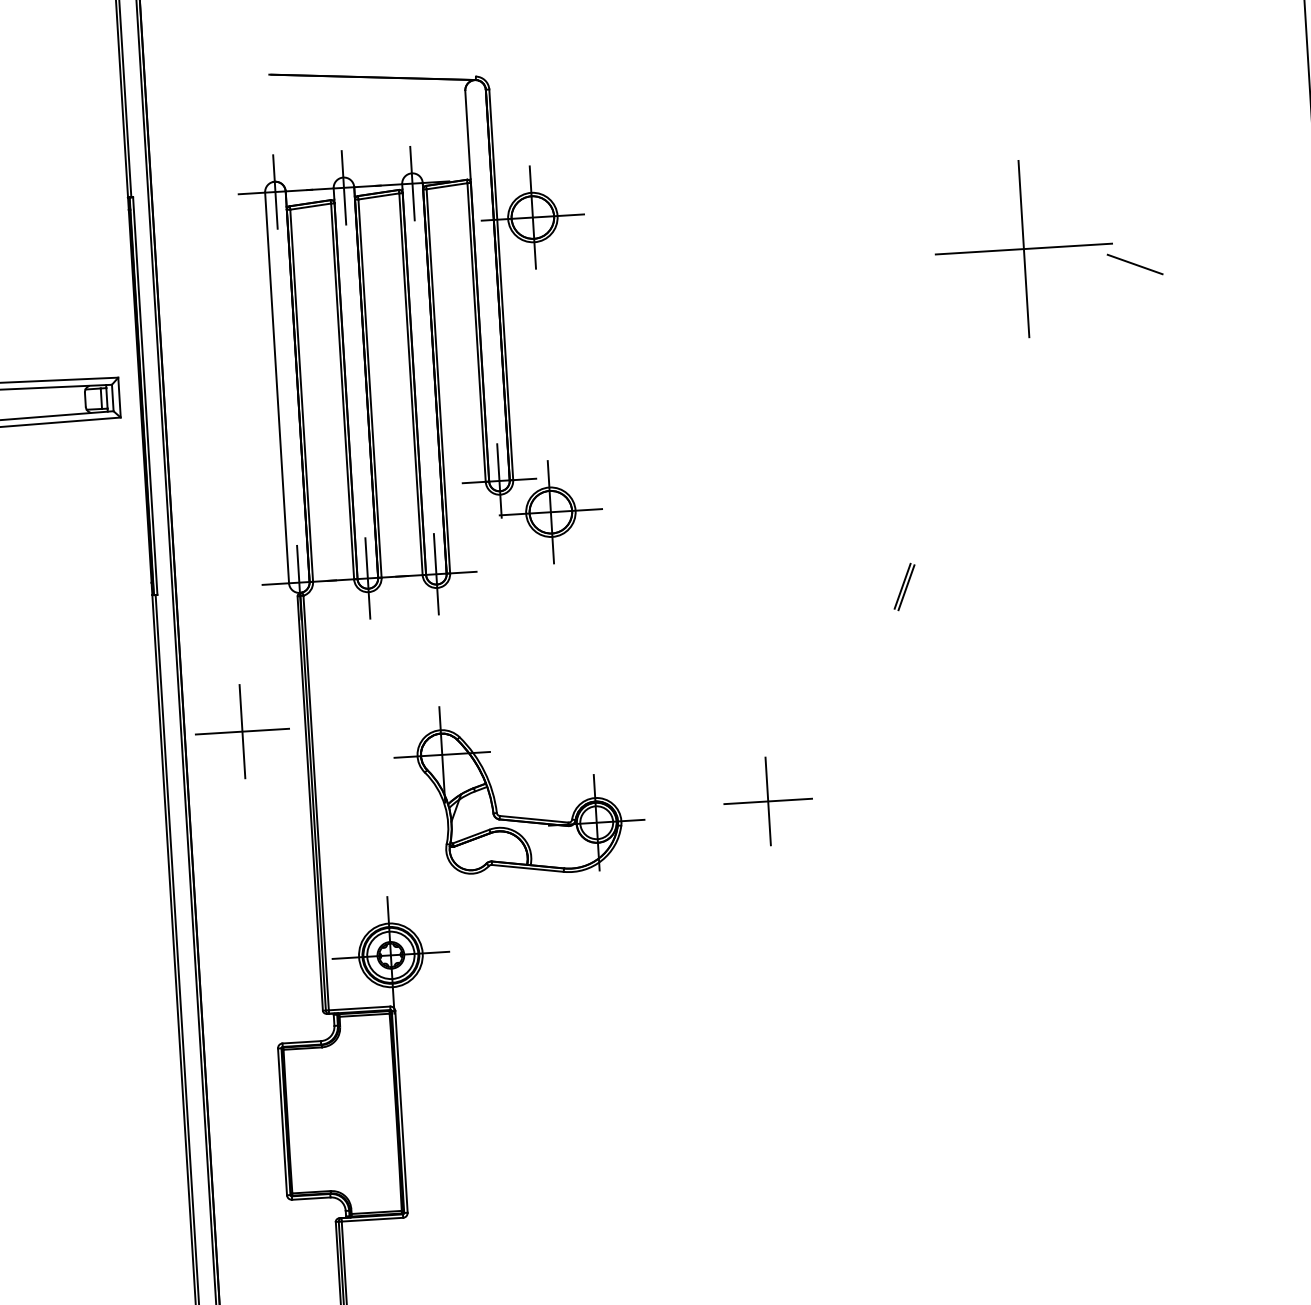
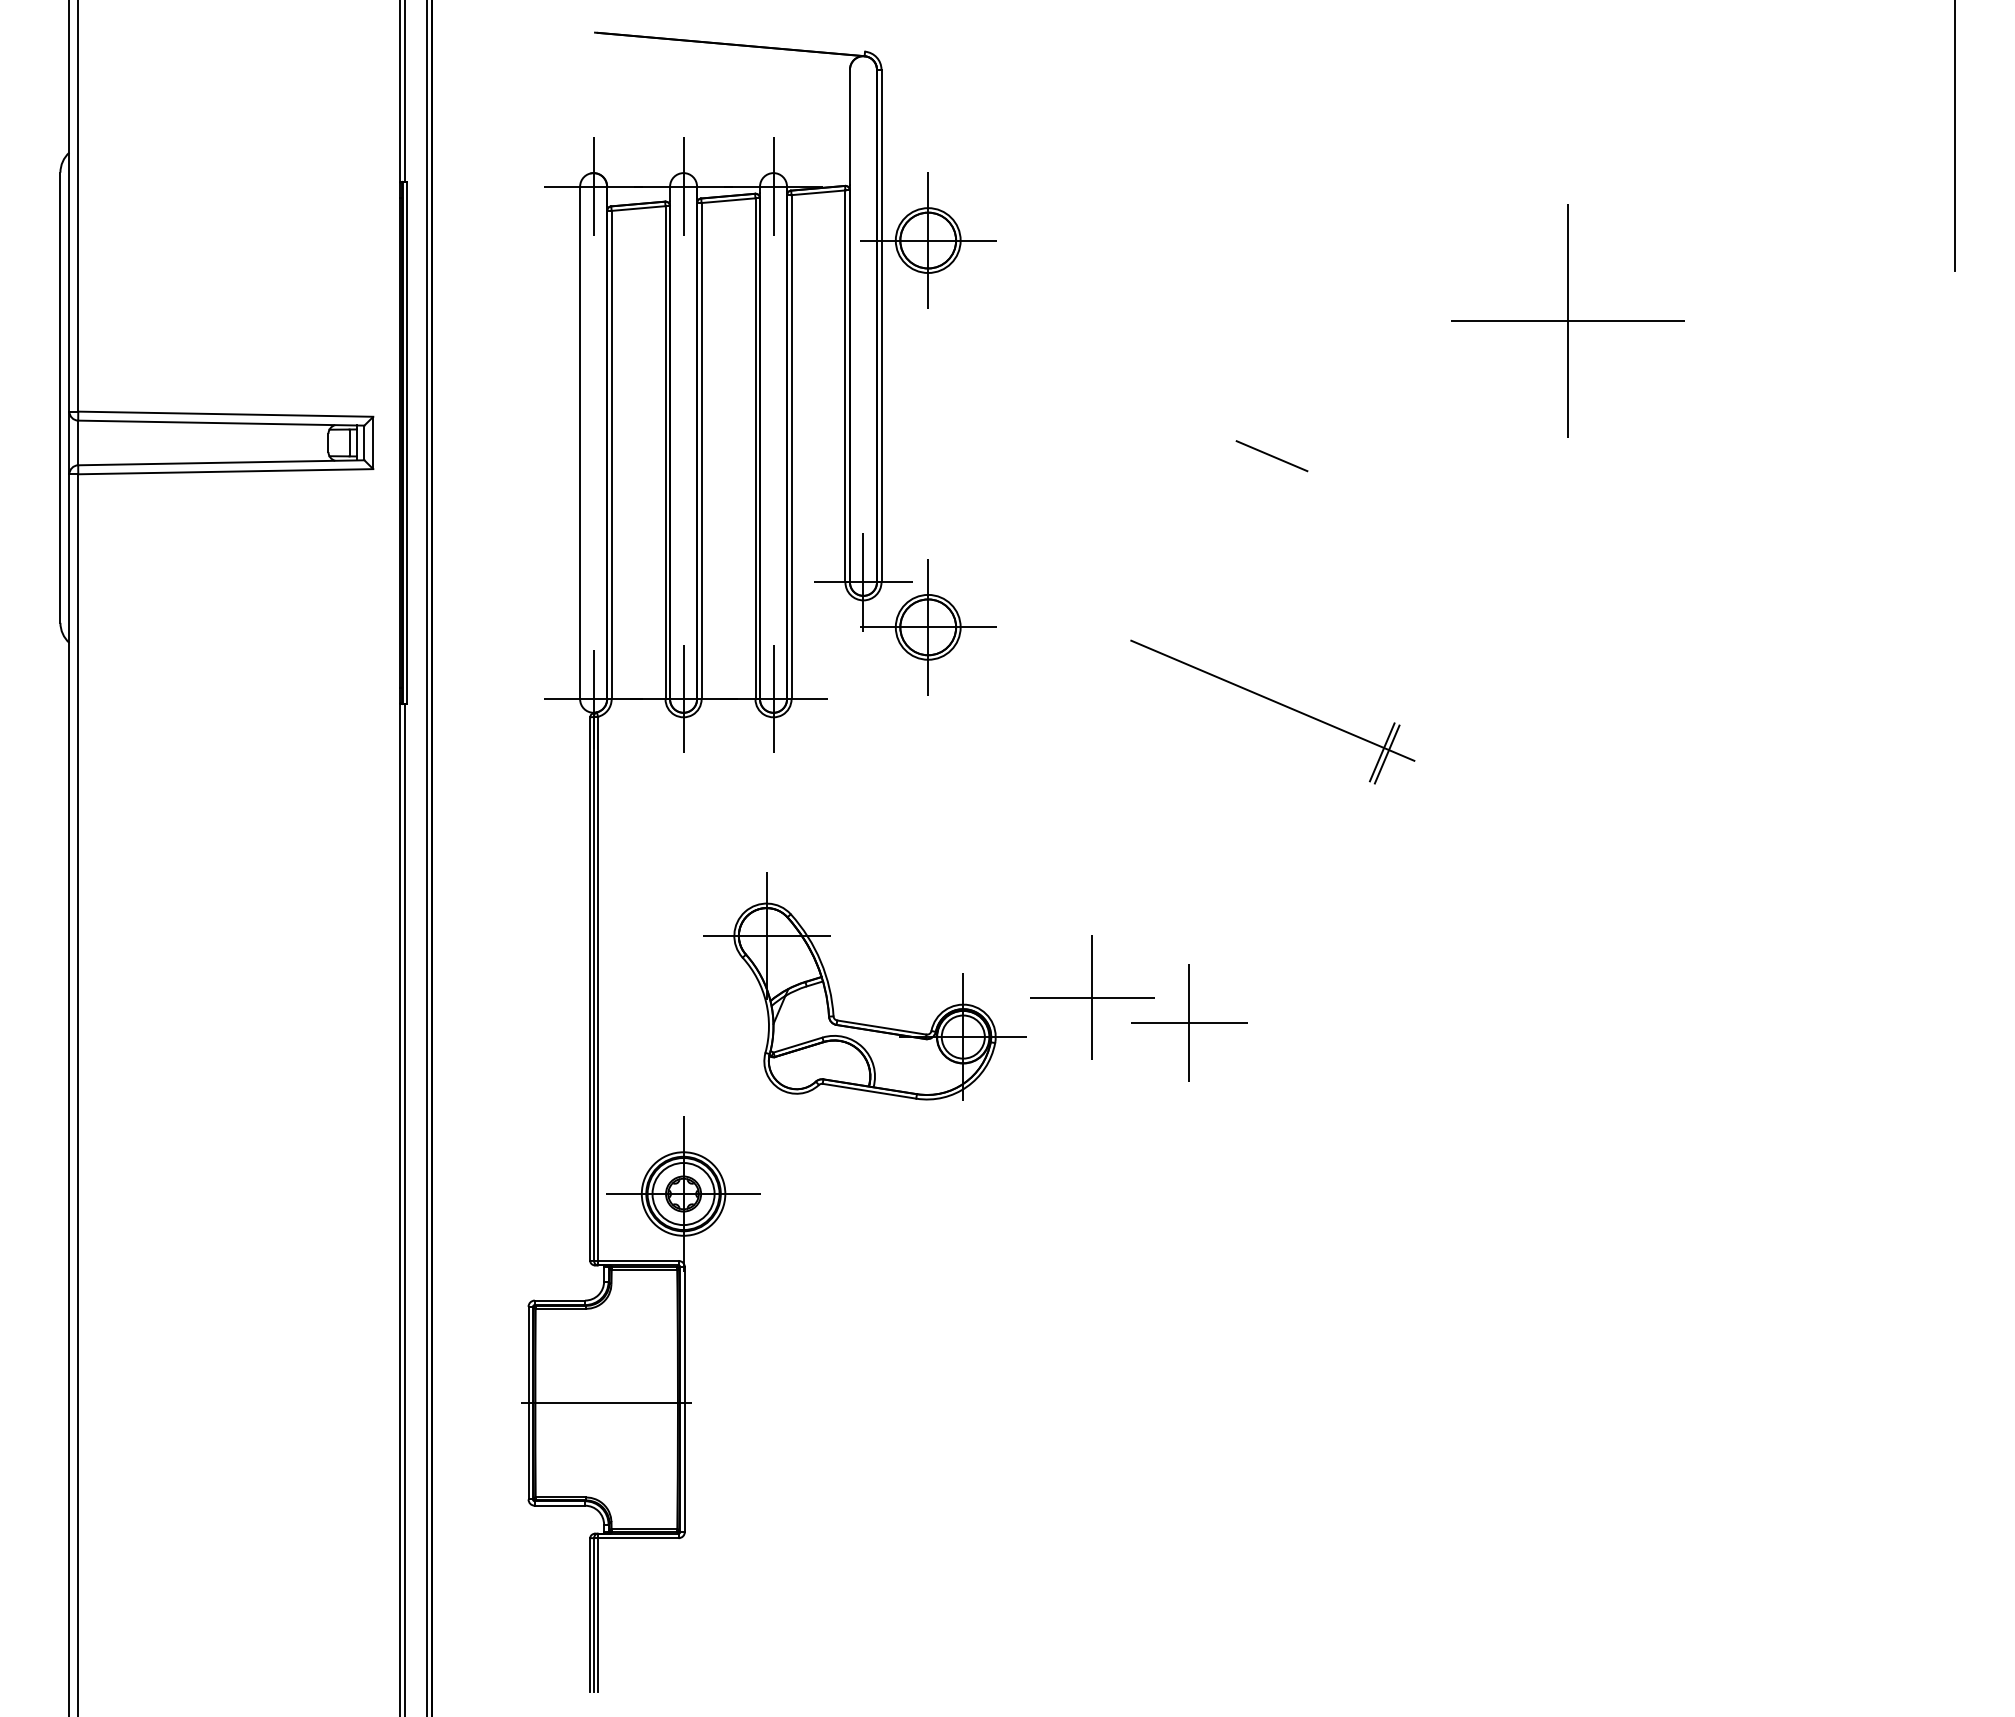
line: (1134, 264) -> (1271, 456), moved
line: (816, 551) -> (1272, 700), added
part: (242, 731) -> (1092, 997), moved
line: (341, 1118) -> (606, 1403), added

